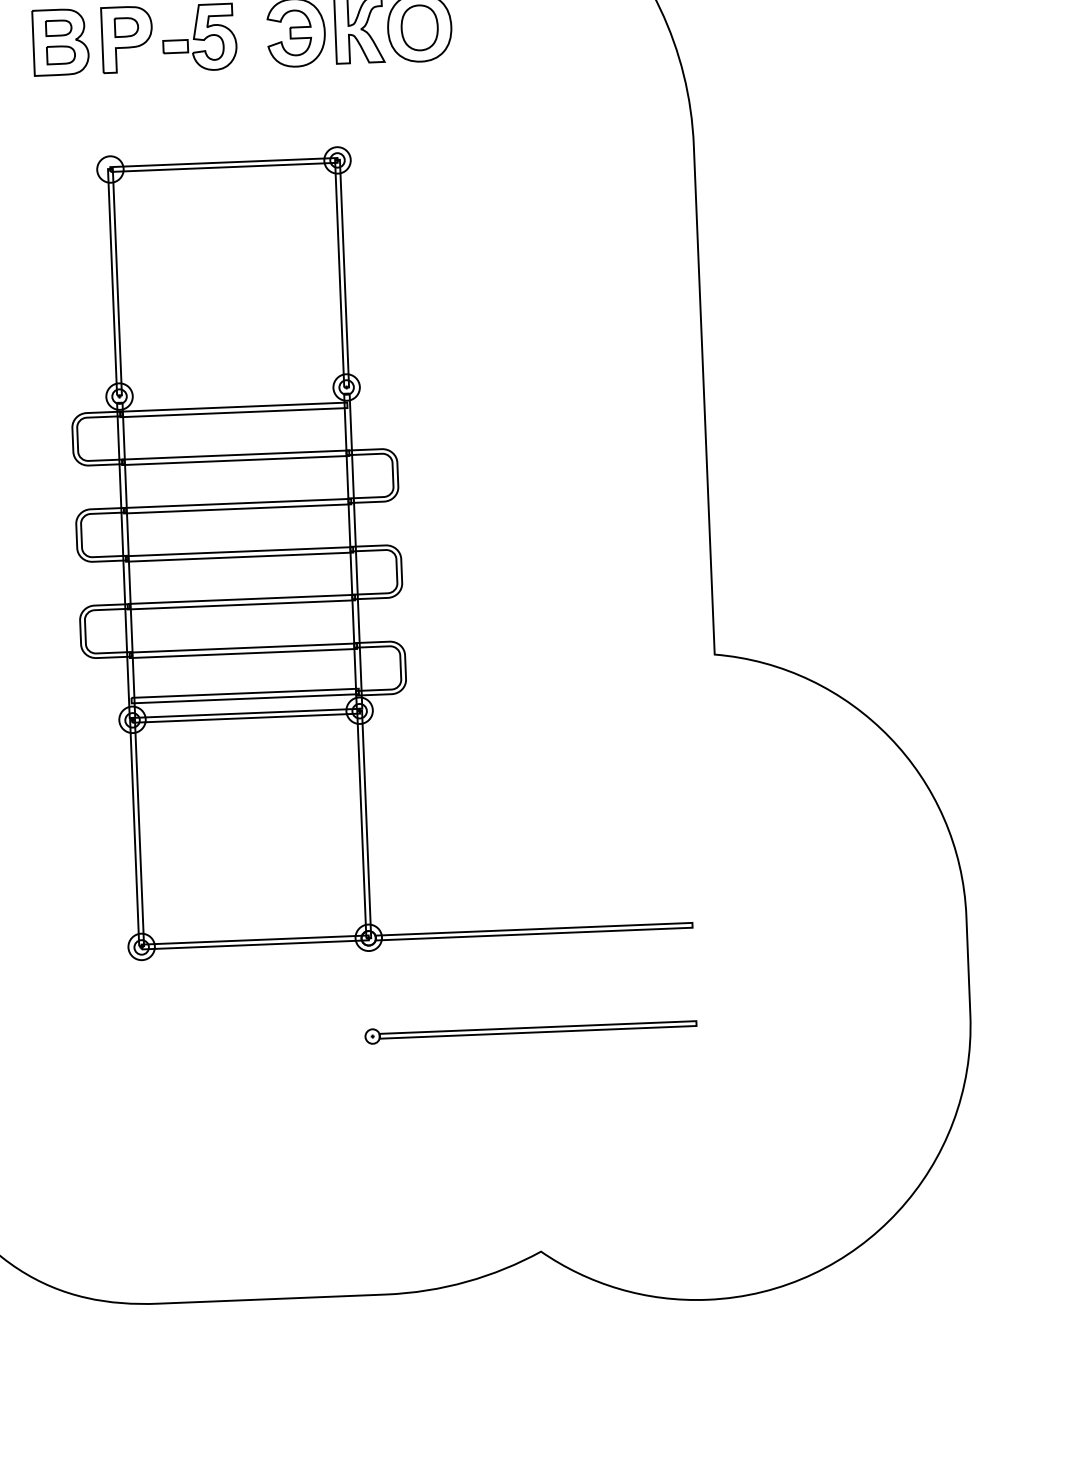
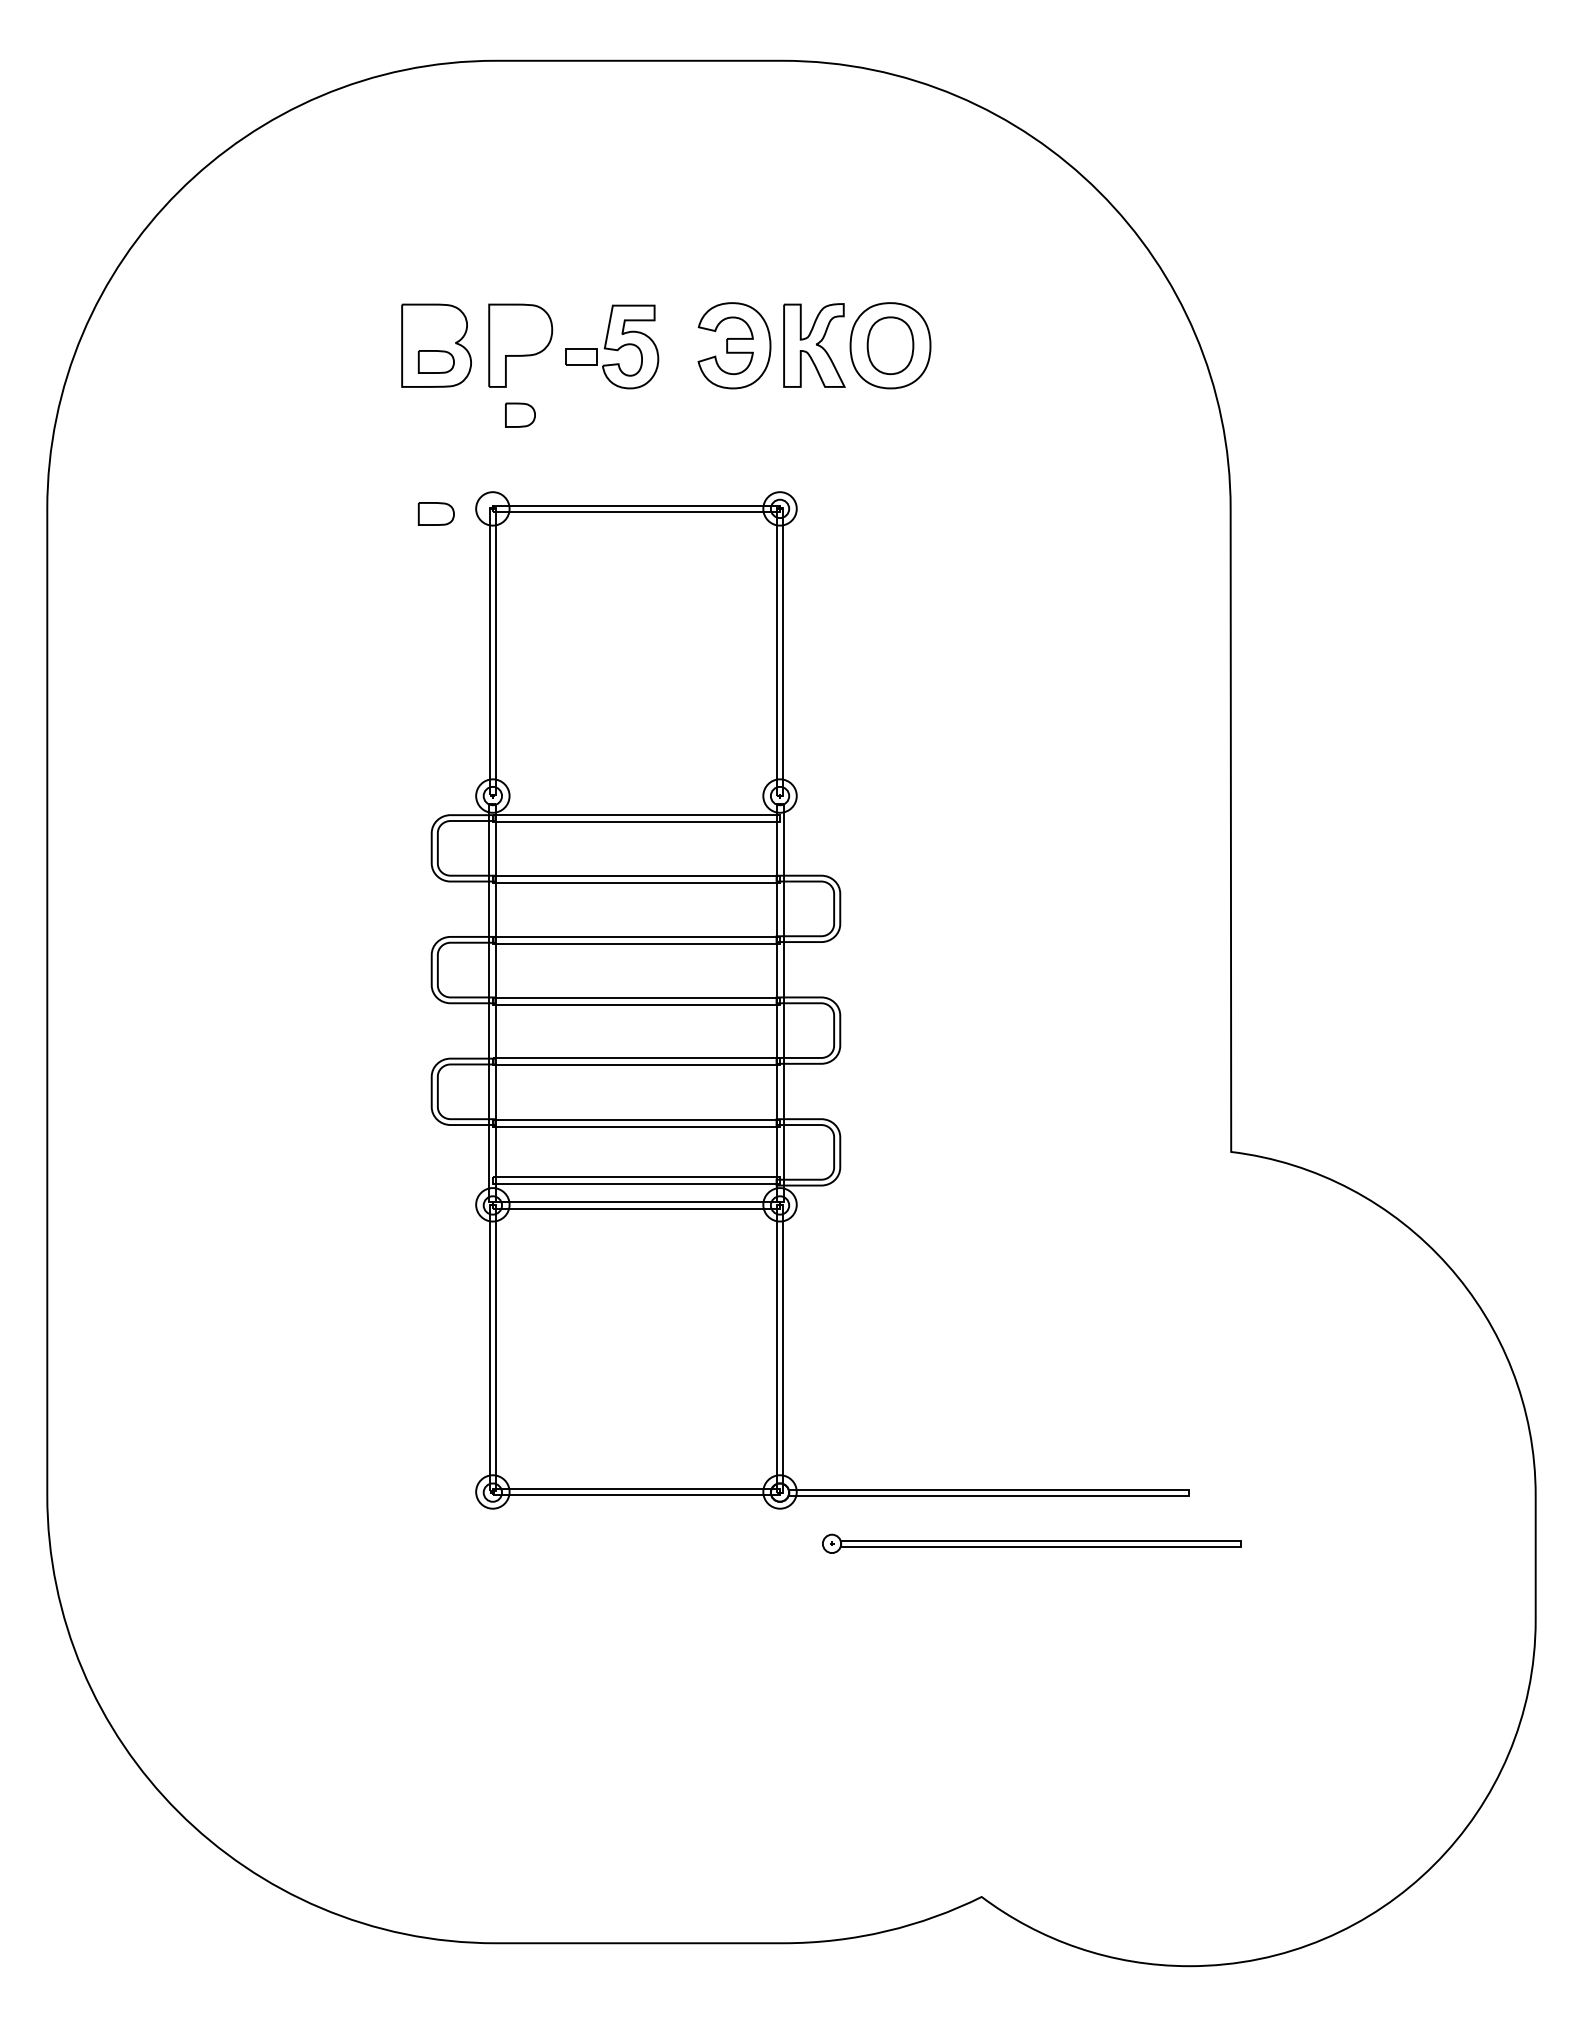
part: (126, 26) -> (520, 414), moved
part: (58, 27) -> (434, 327), removed
part: (65, 174) -> (435, 513), added
part: (530, 1029) -> (1031, 1543), moved

